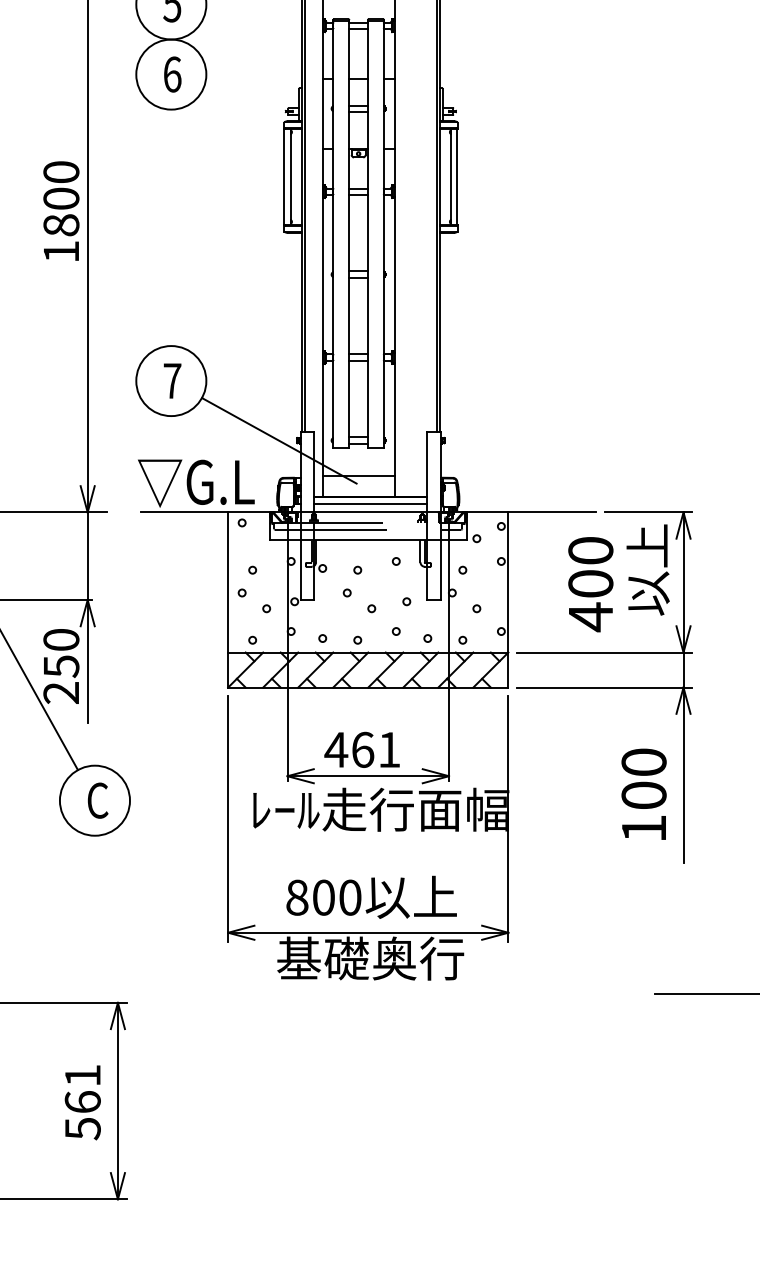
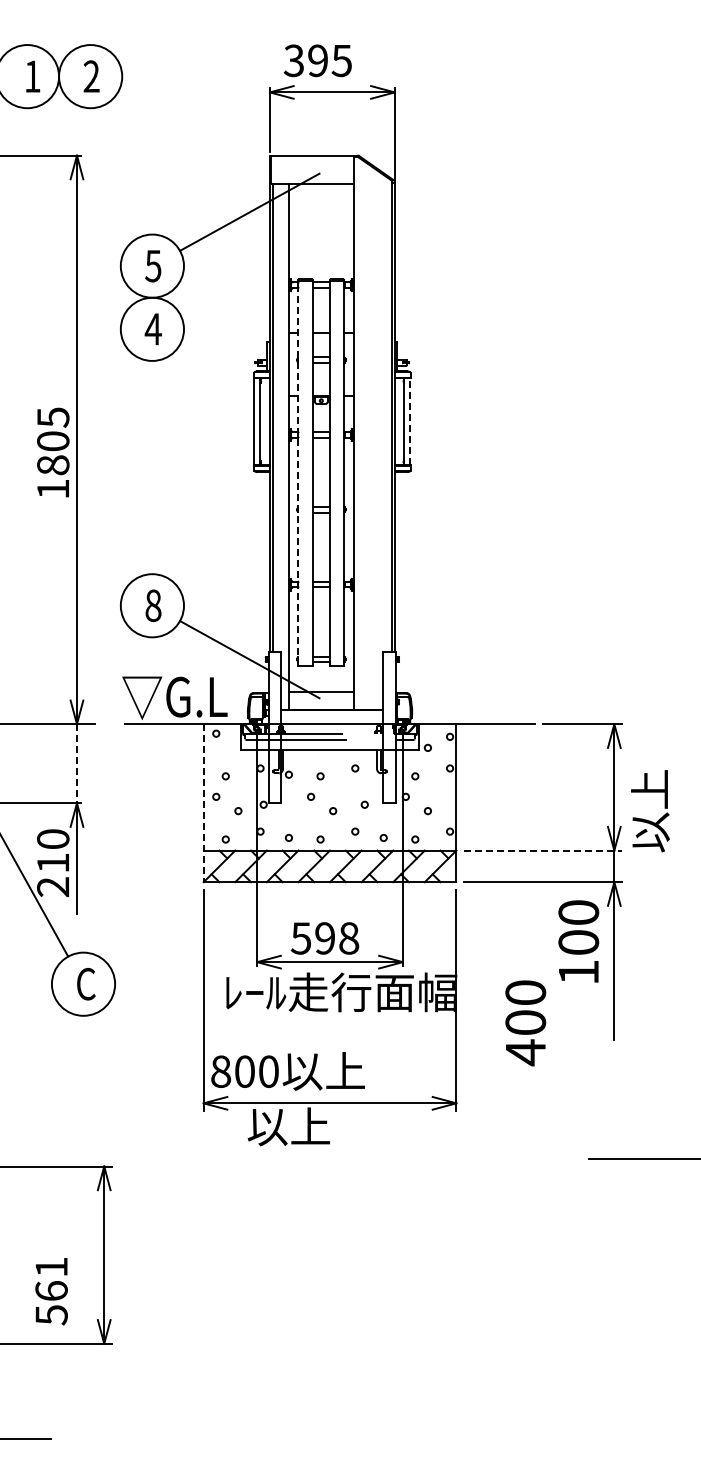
text: (171, 74) -> (152, 329), 6 -> 4
text: (61, 172) -> (53, 417), 1800 -> 1805
line: (457, 176) -> (410, 421), solid -> dashed
line: (333, 234) -> (298, 473), solid -> dashed
text: (172, 380) -> (153, 605), 7 -> 8
line: (371, 503) -> (332, 716), removed
line: (87, 557) -> (76, 764), solid -> dashed
text: (648, 570) -> (650, 811), moved
text: (590, 584) -> (525, 1023), moved
line: (227, 600) -> (203, 803), solid -> dashed
line: (604, 652) -> (543, 850), solid -> dashed
text: (61, 666) -> (53, 863), 250 -> 210
text: (362, 750) -> (324, 938), 461 -> 598
text: (643, 794) -> (578, 941), moved
text: (371, 897) -> (287, 1071), moved
text: (369, 958) -> (331, 1126), 基礎奥行 -> 以上
text: (82, 1102) -> (51, 1291), moved

